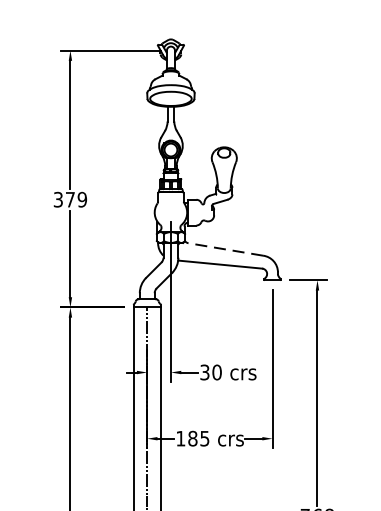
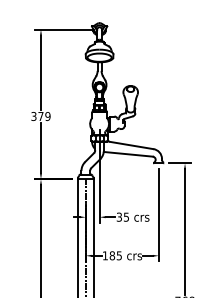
line: (225, 249) -> (131, 145), dashed -> solid
text: (217, 371) -> (126, 216), 30 -> 35

